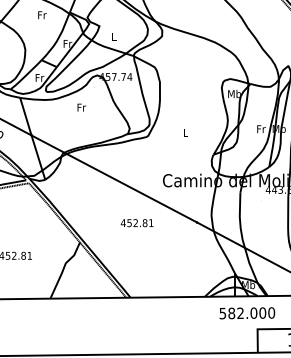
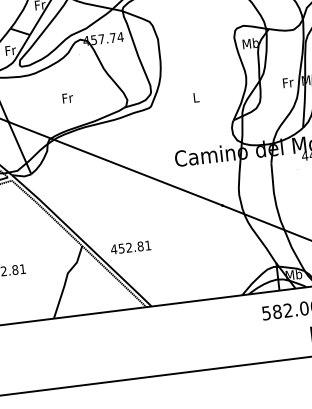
text: (81, 107) -> (67, 98), moved
text: (136, 223) -> (130, 248), moved

